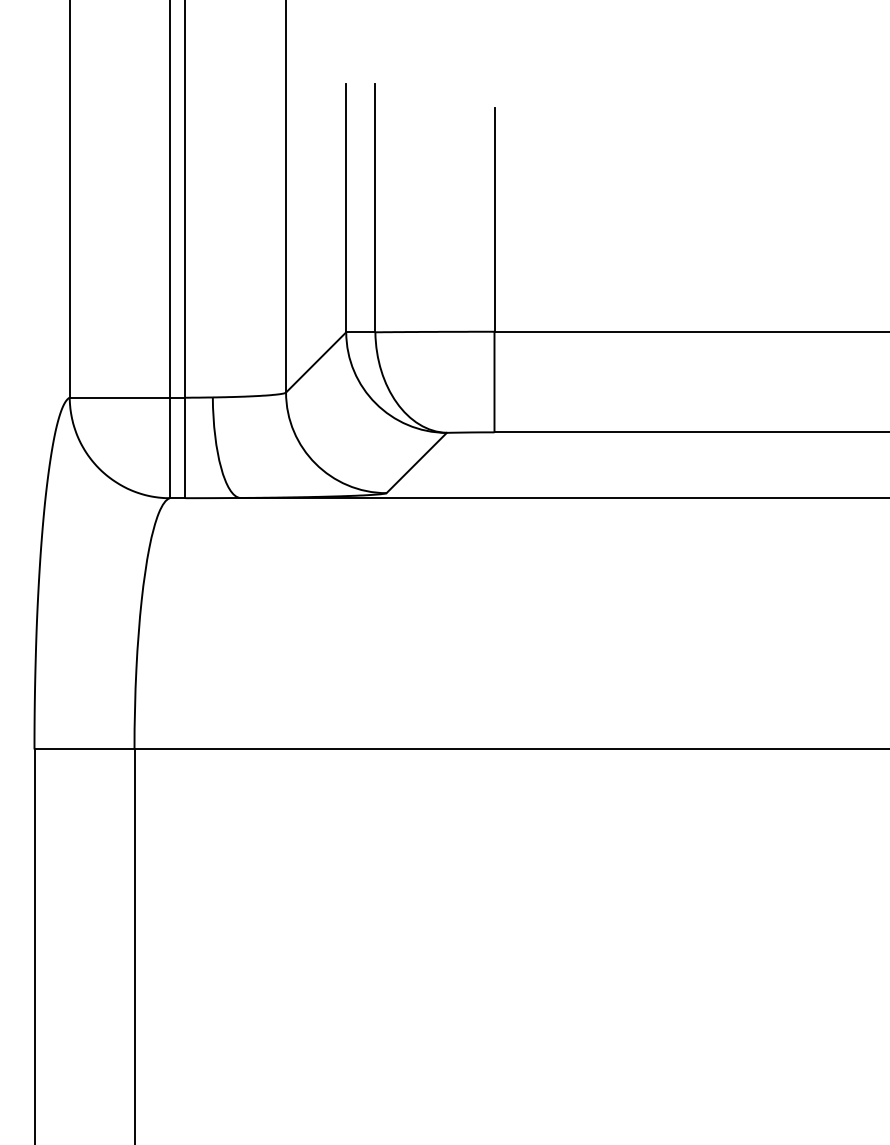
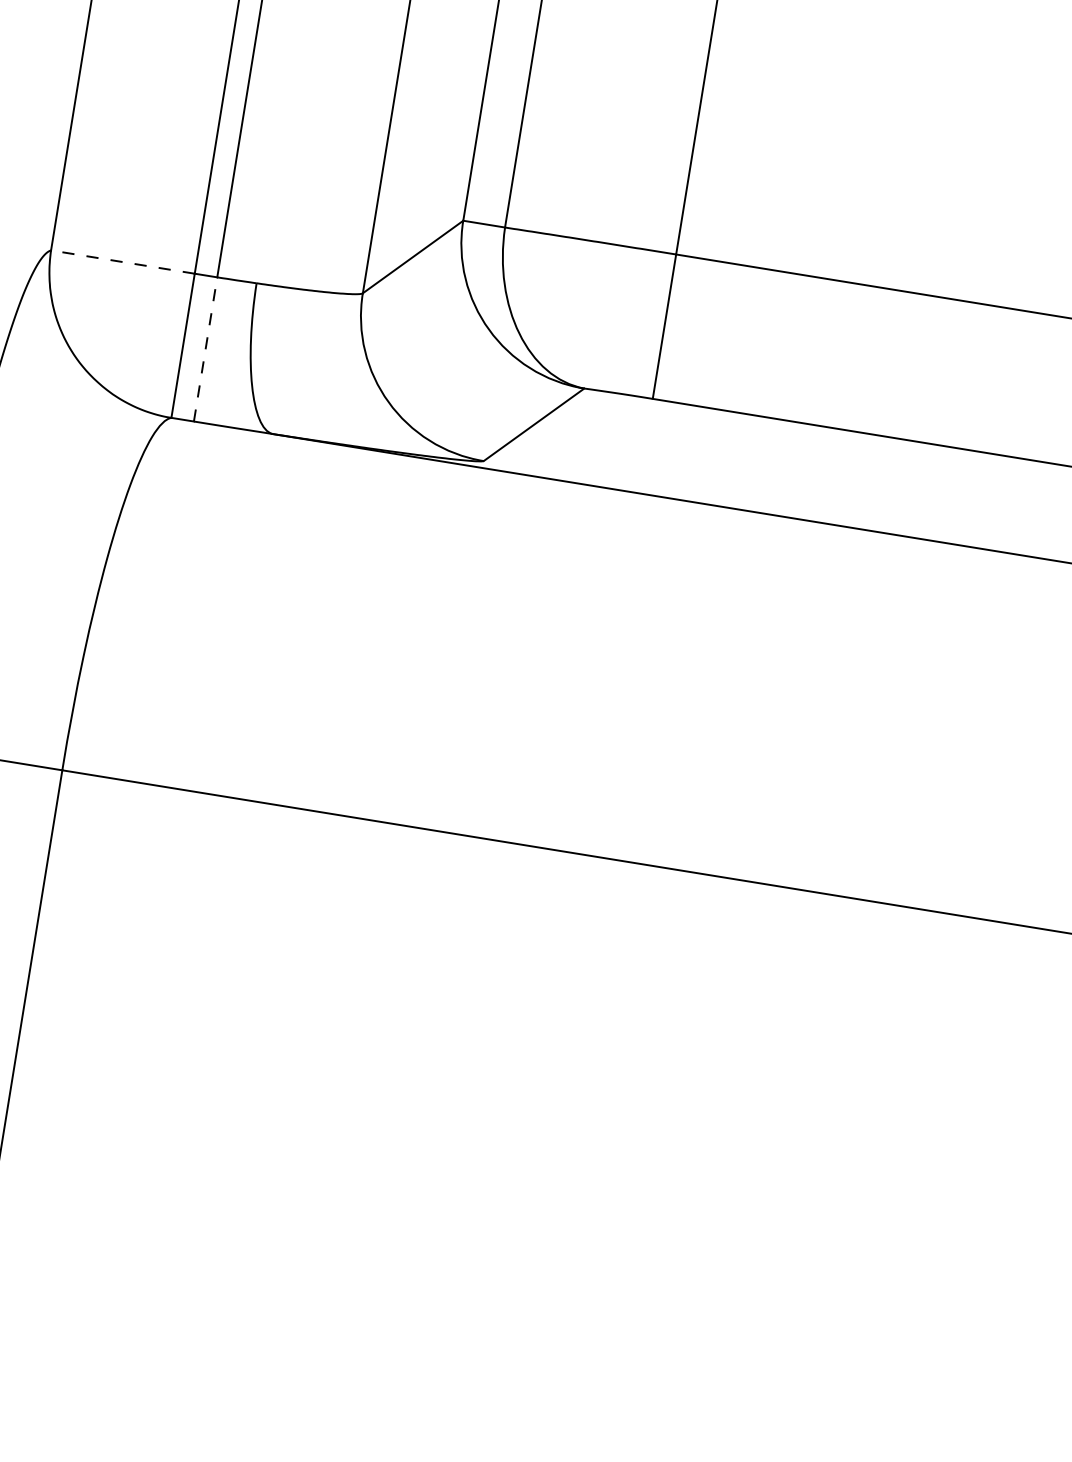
line: (119, 397) -> (122, 261), solid -> dashed
line: (185, 447) -> (205, 348), solid -> dashed

